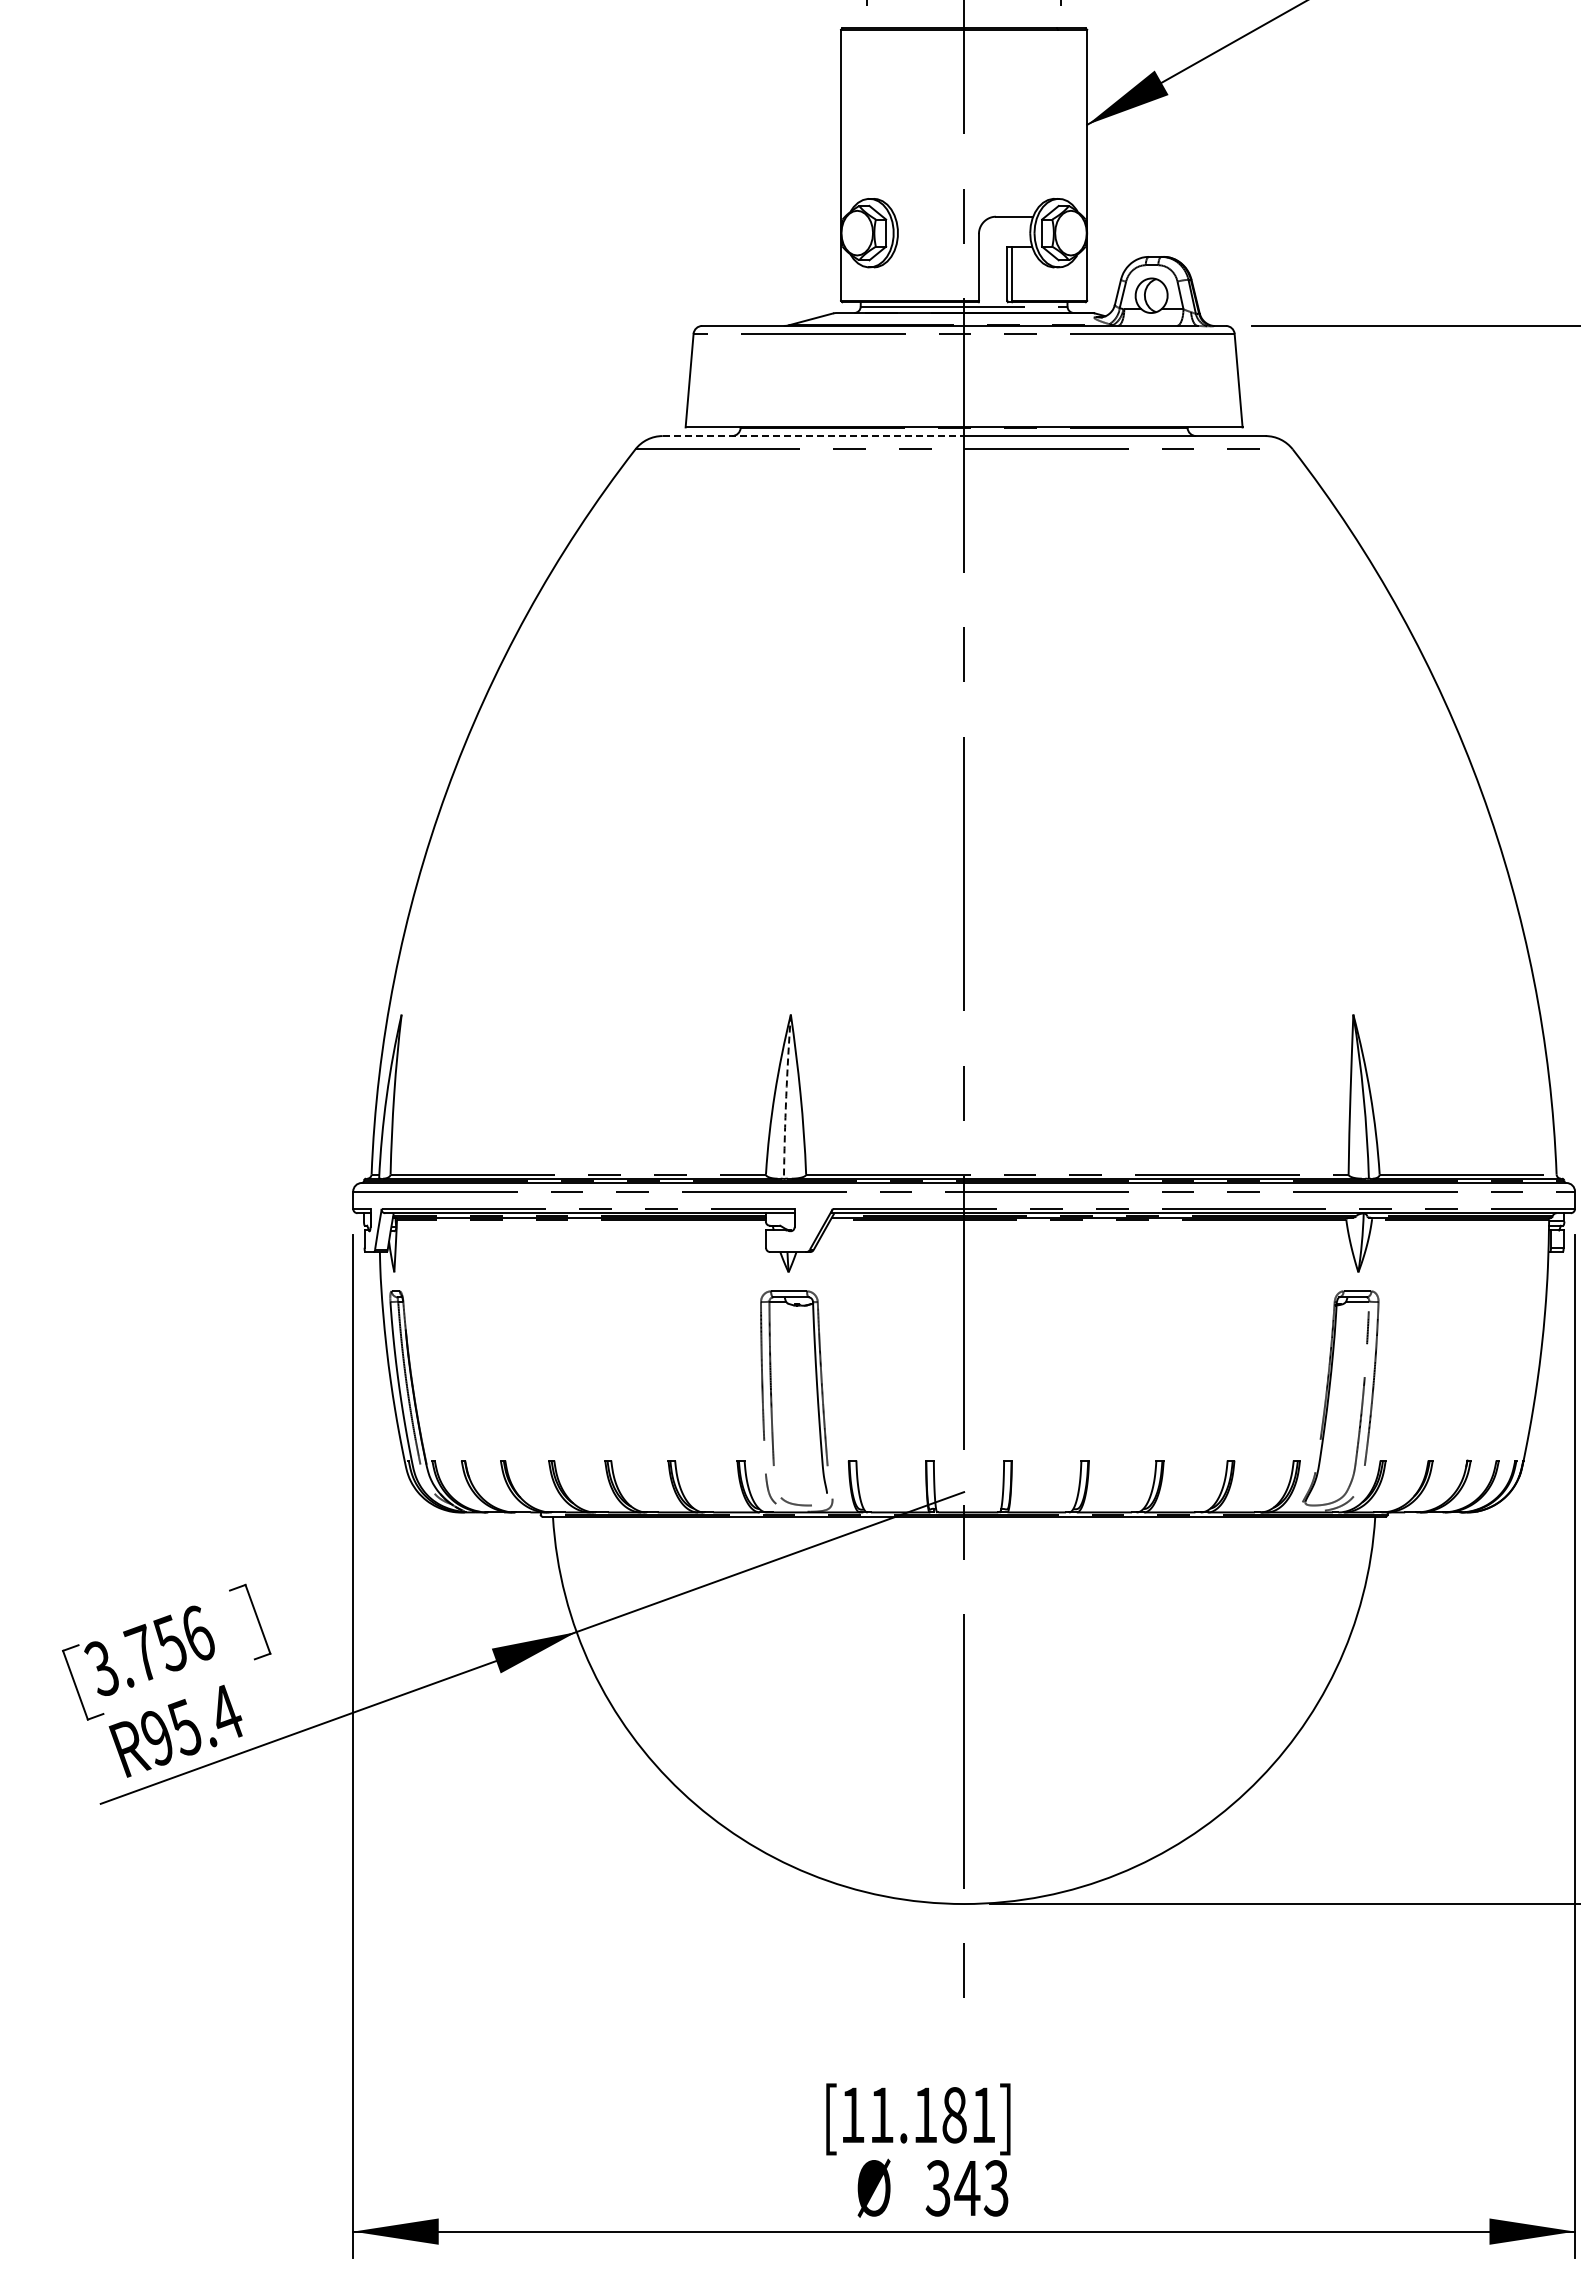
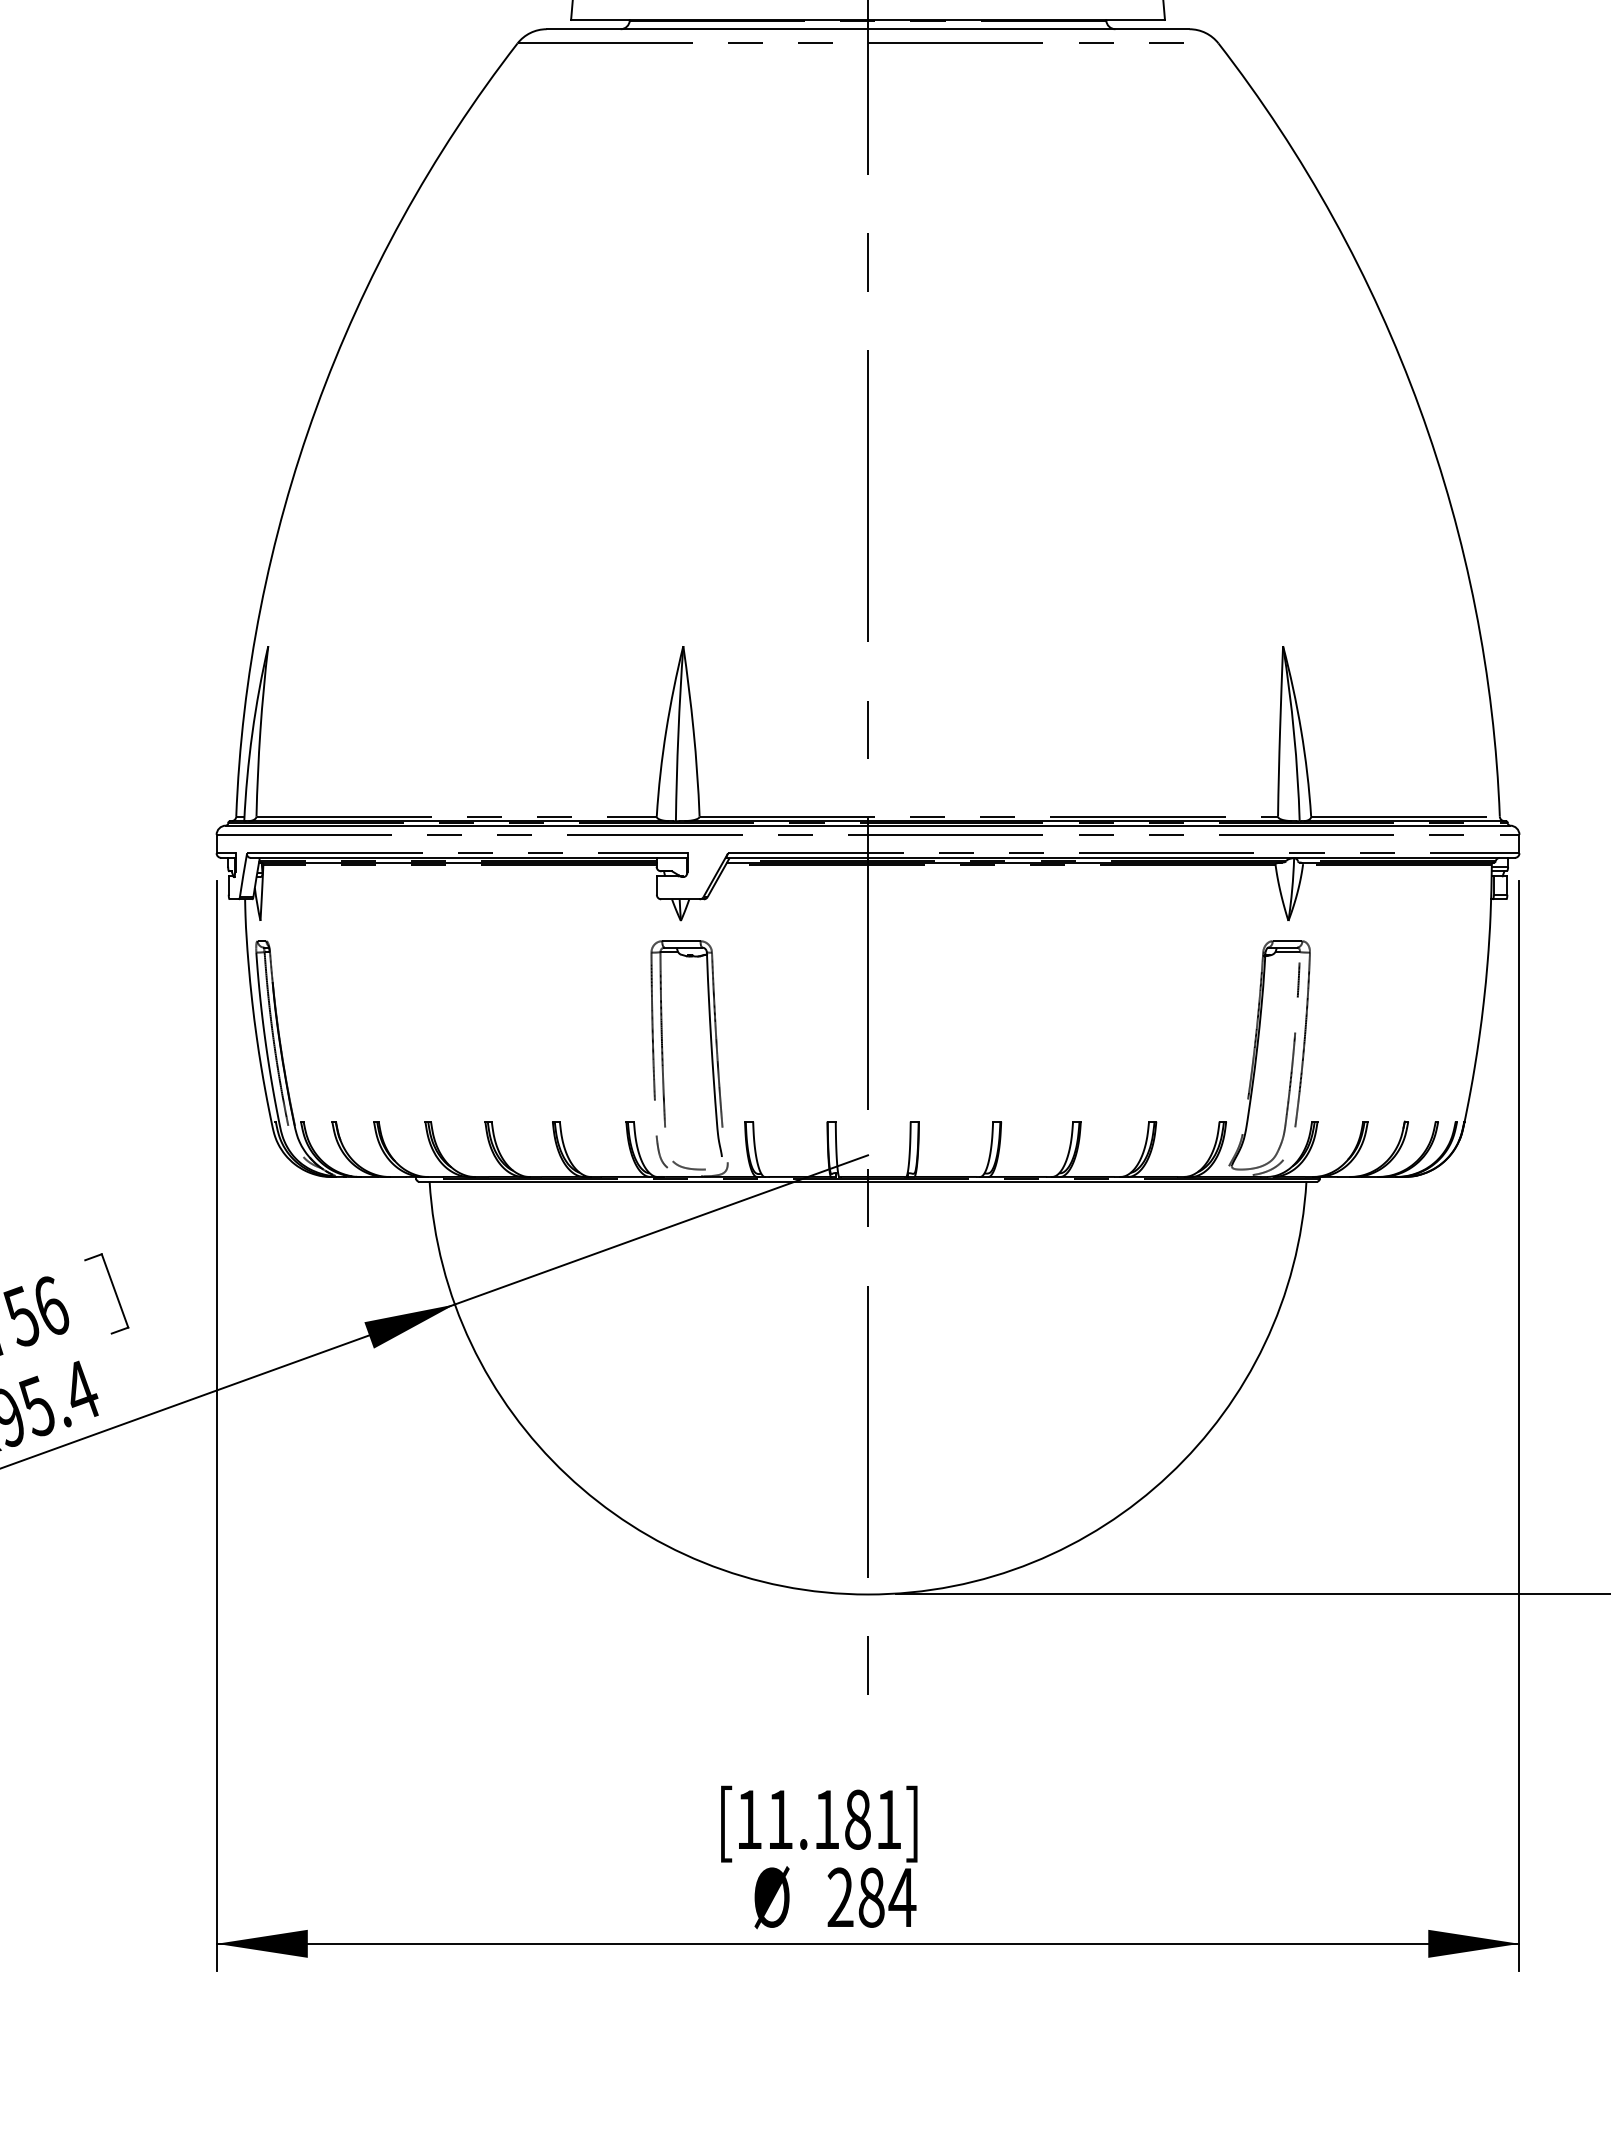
line: (813, 436) -> (707, 29), dashed -> solid
arc: (786, 1096) -> (678, 733), dashed -> solid
text: (967, 2188) -> (871, 1897), 343 -> 284

